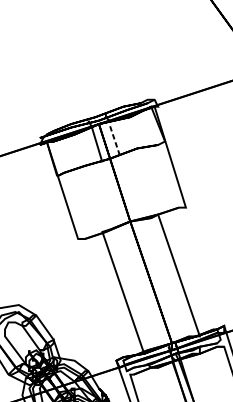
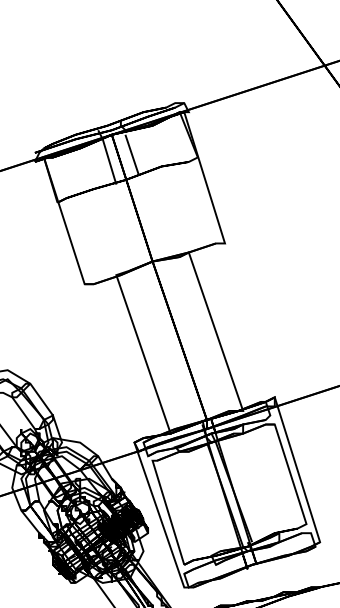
line: (114, 139) -> (132, 154), dashed -> solid

